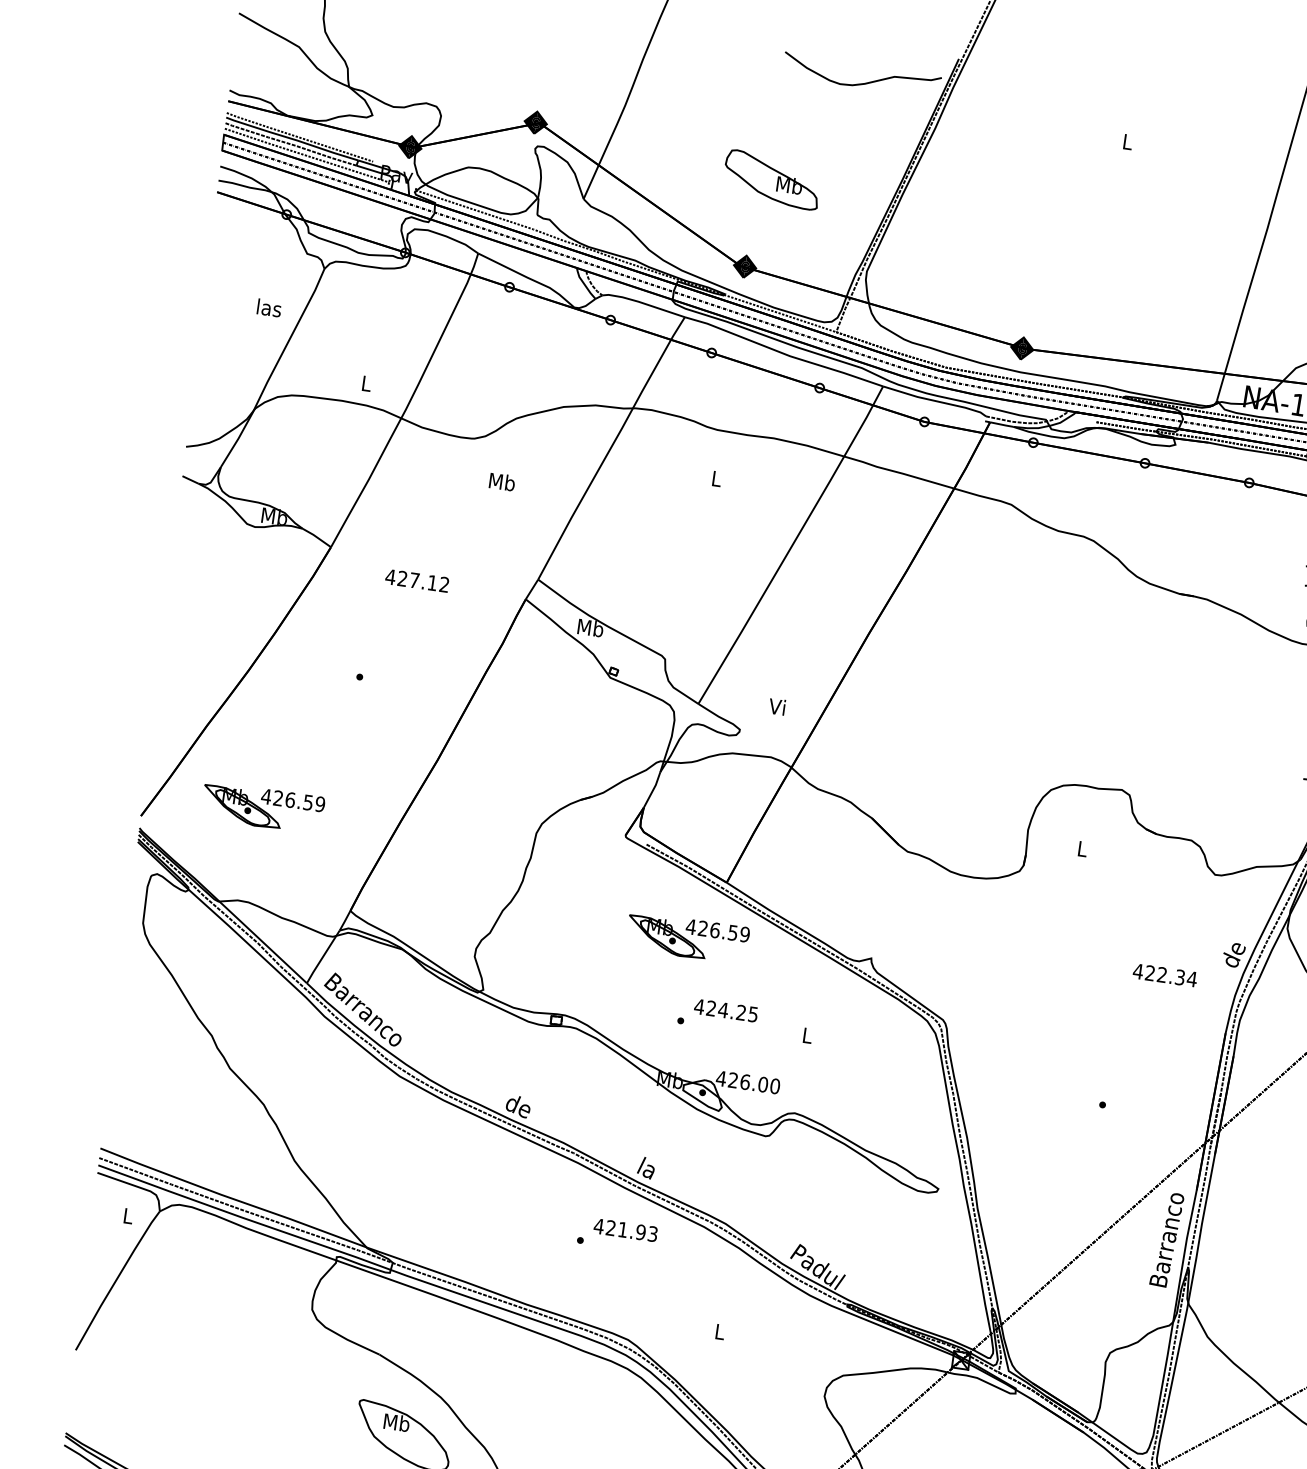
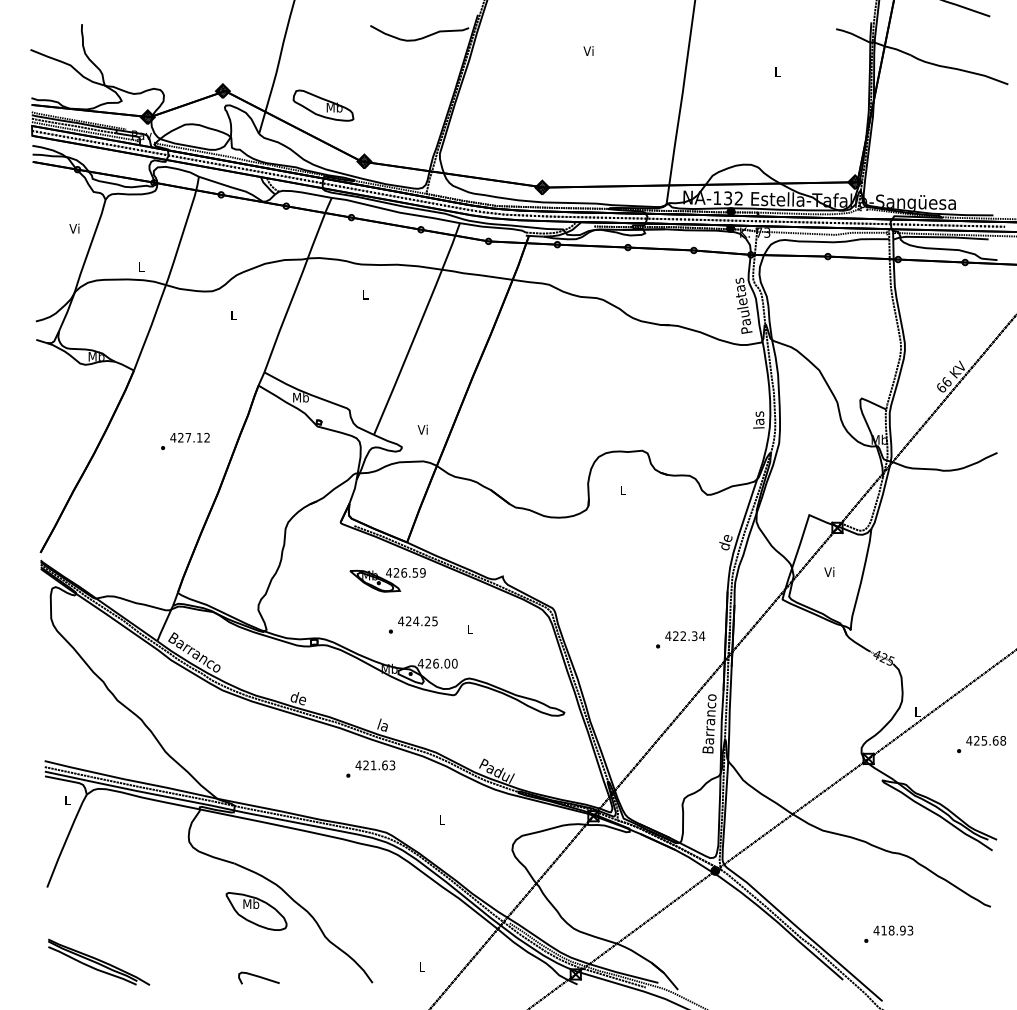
text: (1126, 140) -> (588, 50), L -> Vi
part: (772, 179) -> (323, 105), moved
text: (268, 307) -> (74, 228), las -> Vi
text: (501, 482) -> (233, 315), Mb -> L
text: (416, 580) -> (189, 437), moved
part: (262, 808) -> (114, 537), removed
text: (1165, 974) -> (685, 635), moved
text: (640, 1232) -> (384, 765), 421.93 -> 421.63

